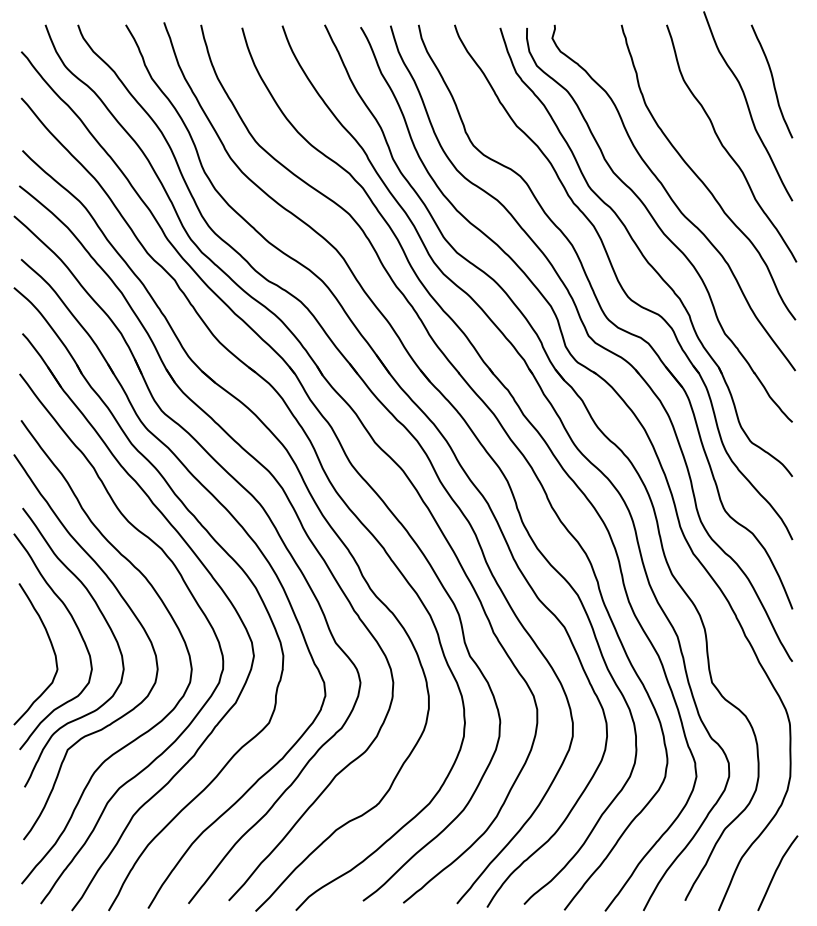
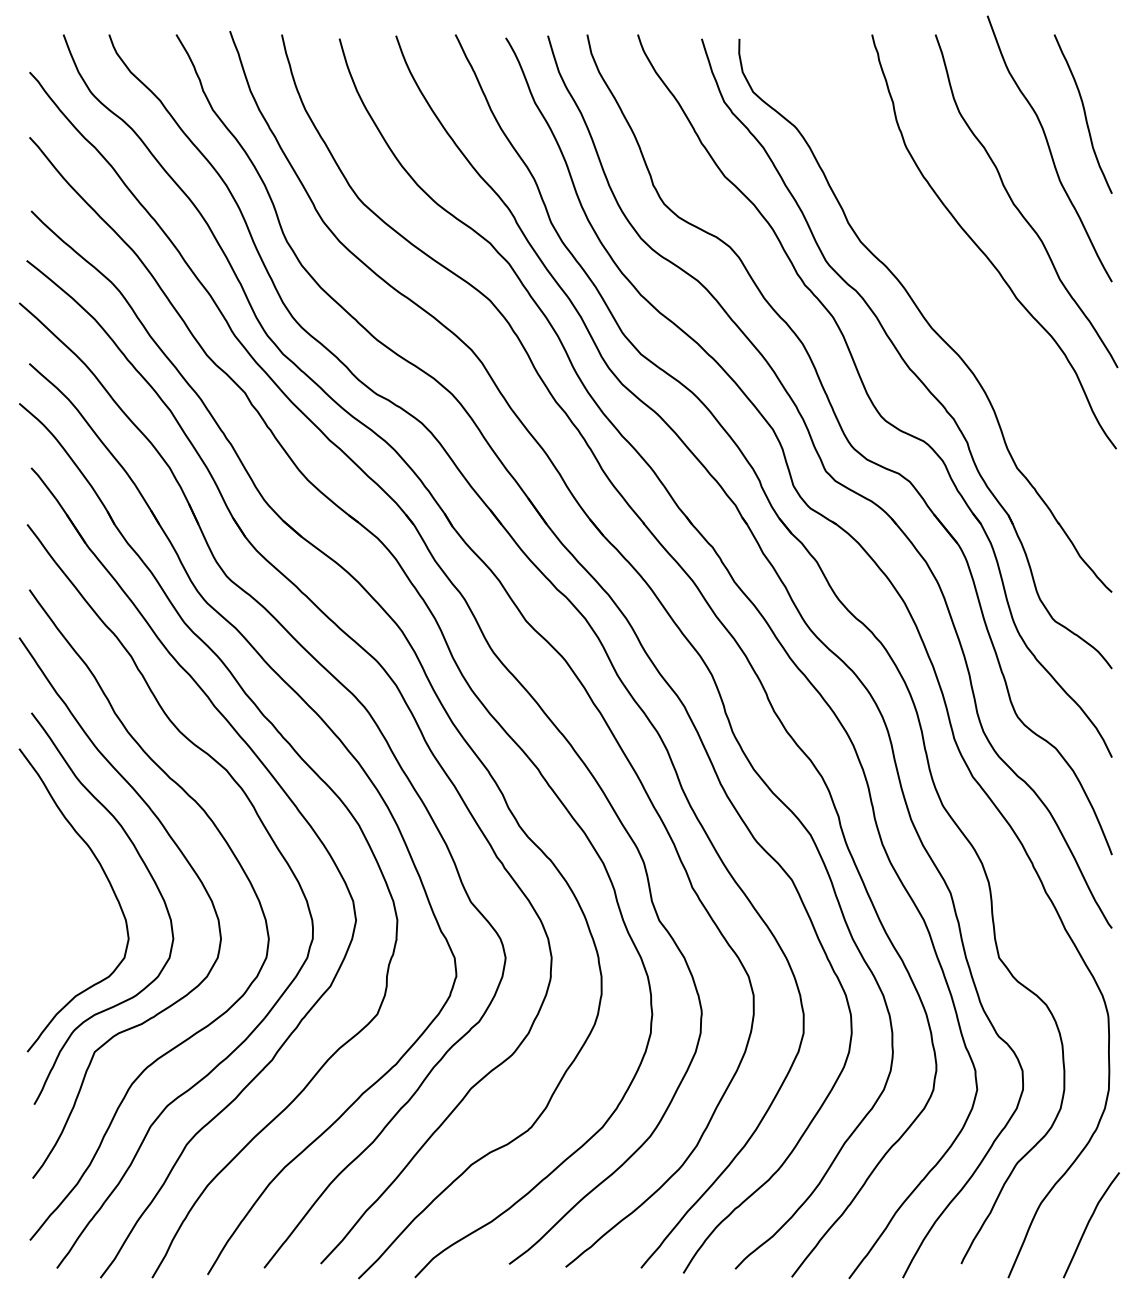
curve: (672, 199) -> (943, 279), removed
curve: (51, 647) -> (72, 908), removed

